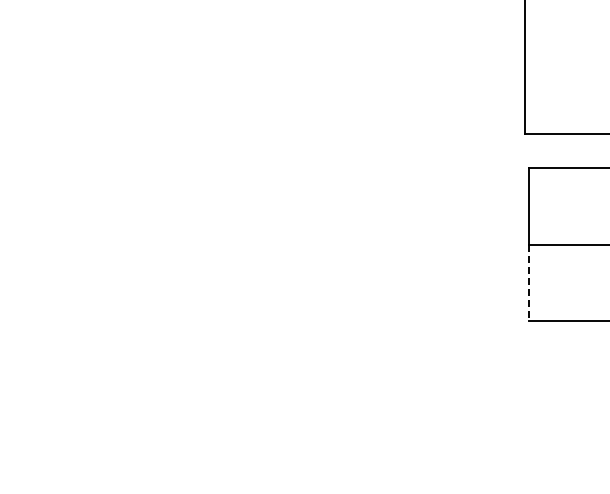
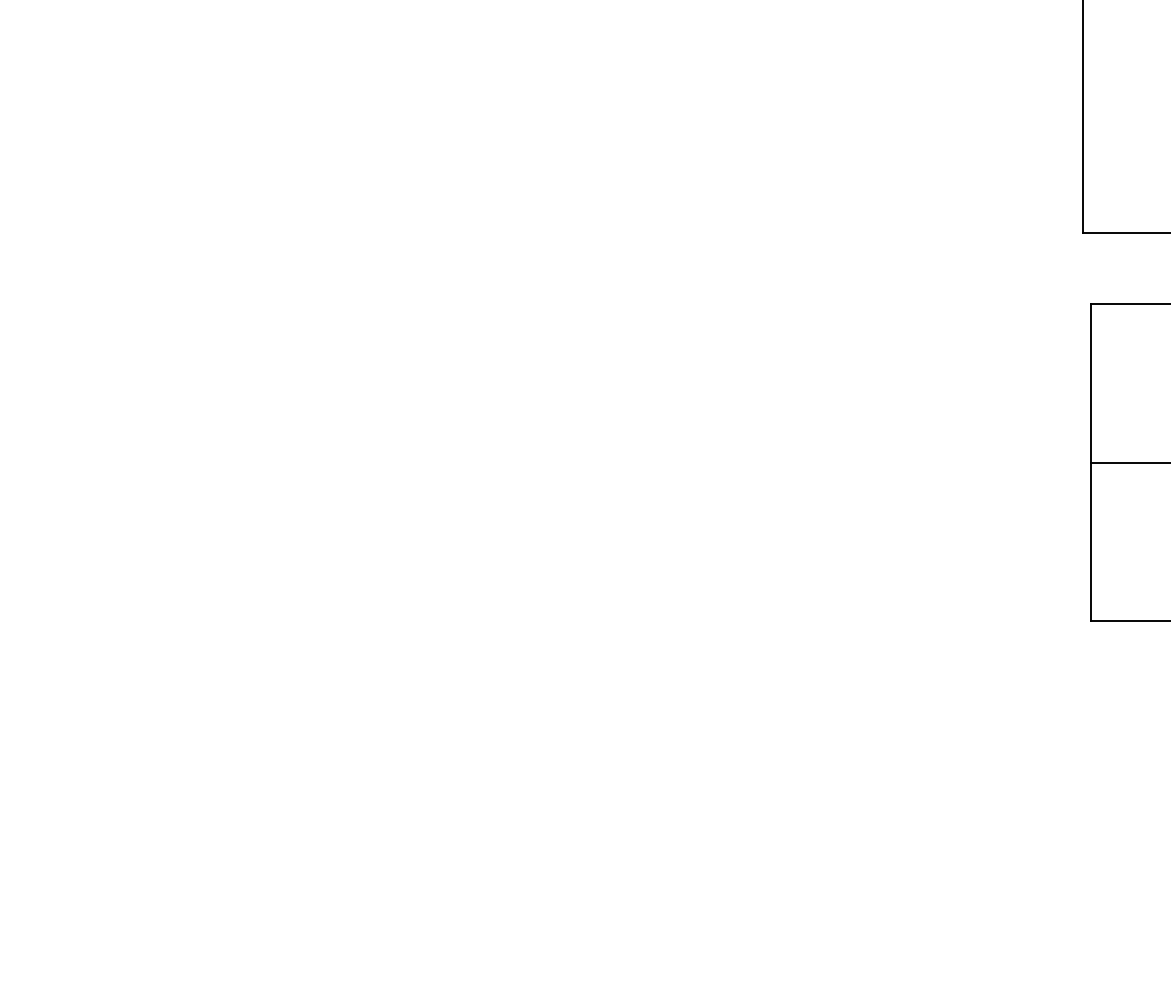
line: (528, 283) -> (1090, 543), dashed -> solid

